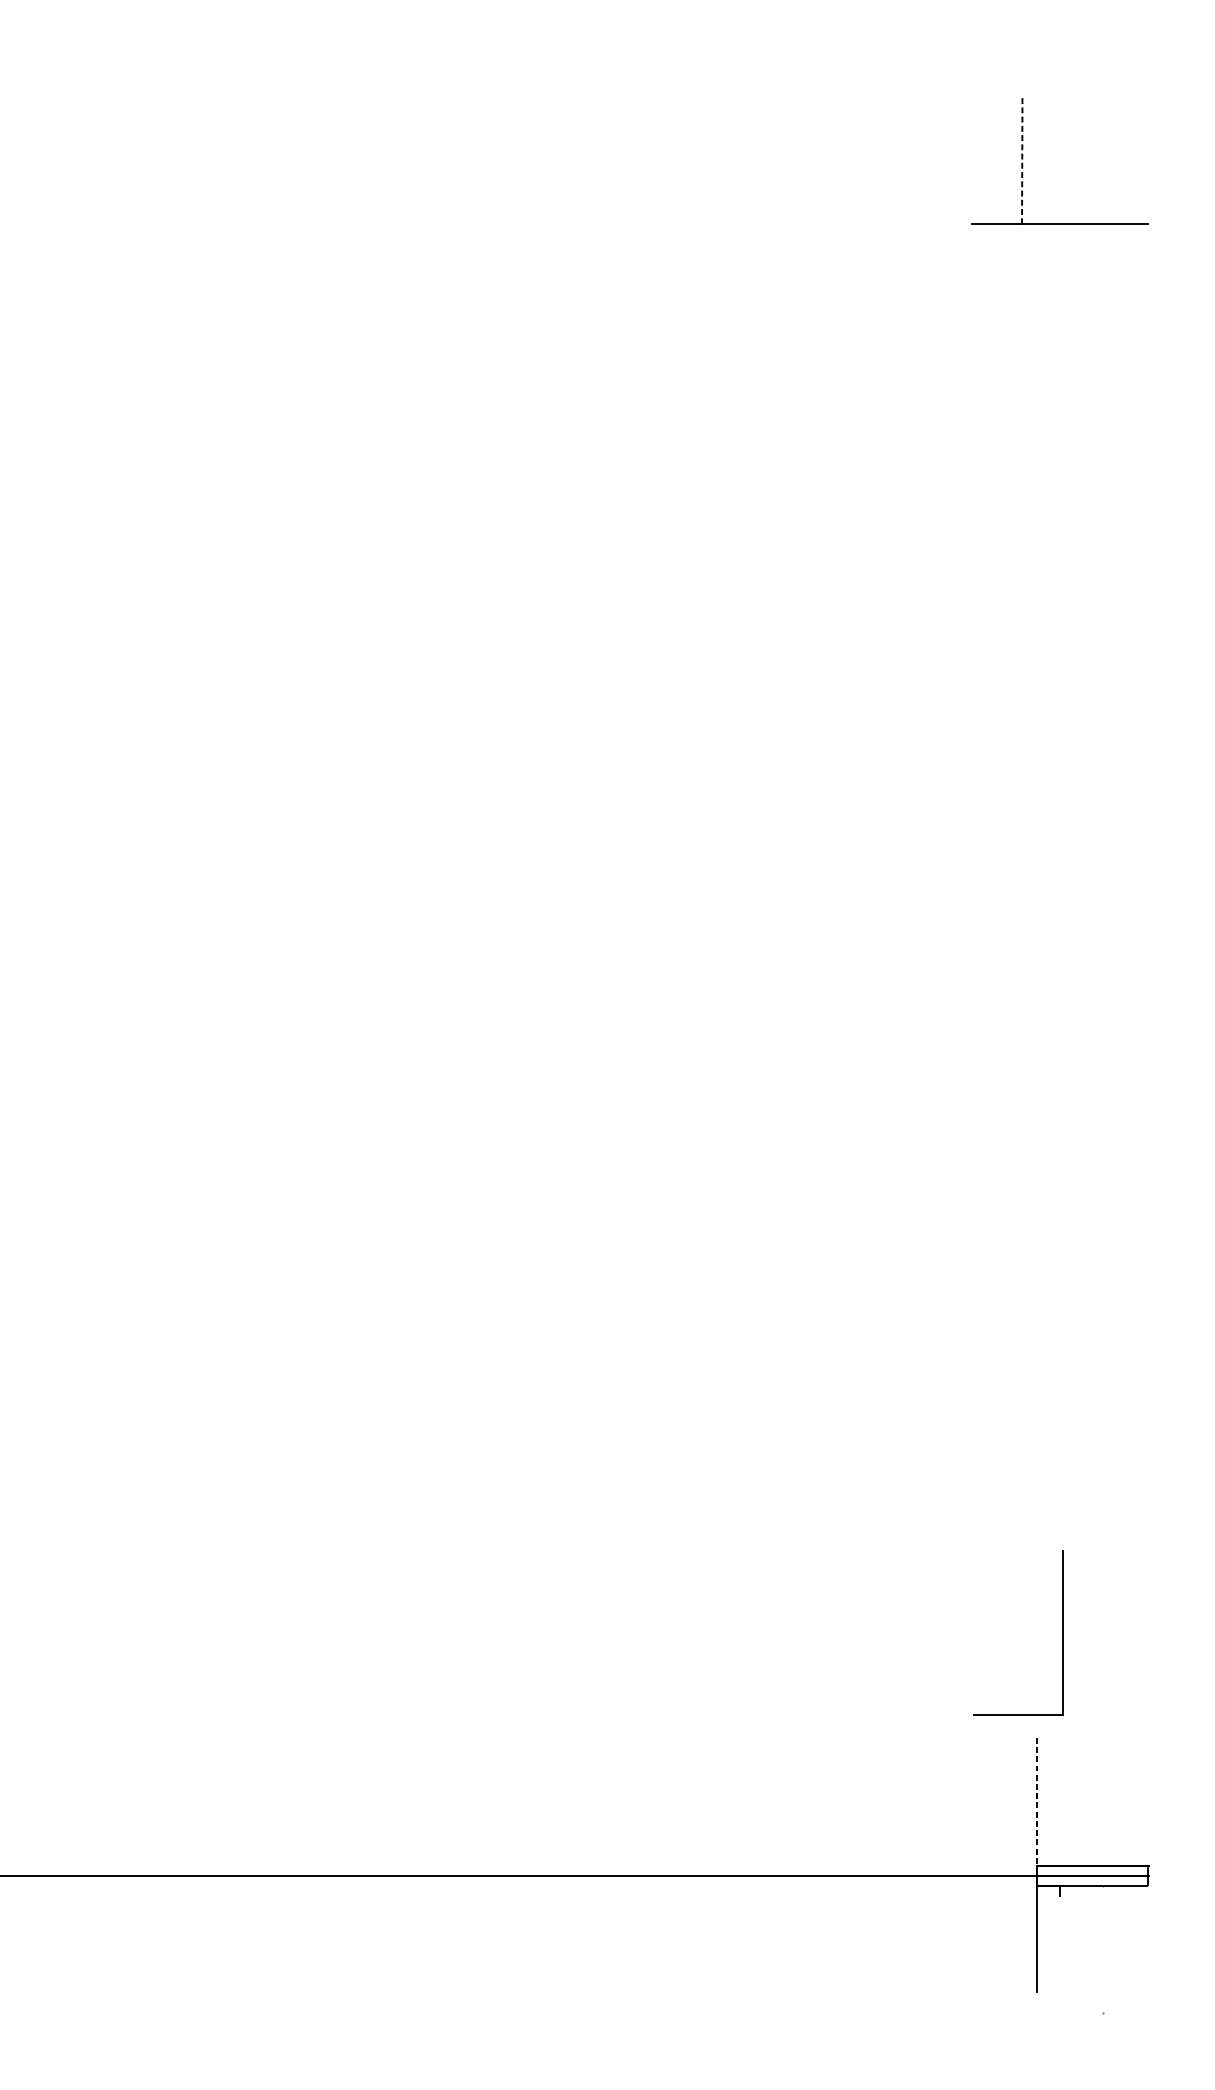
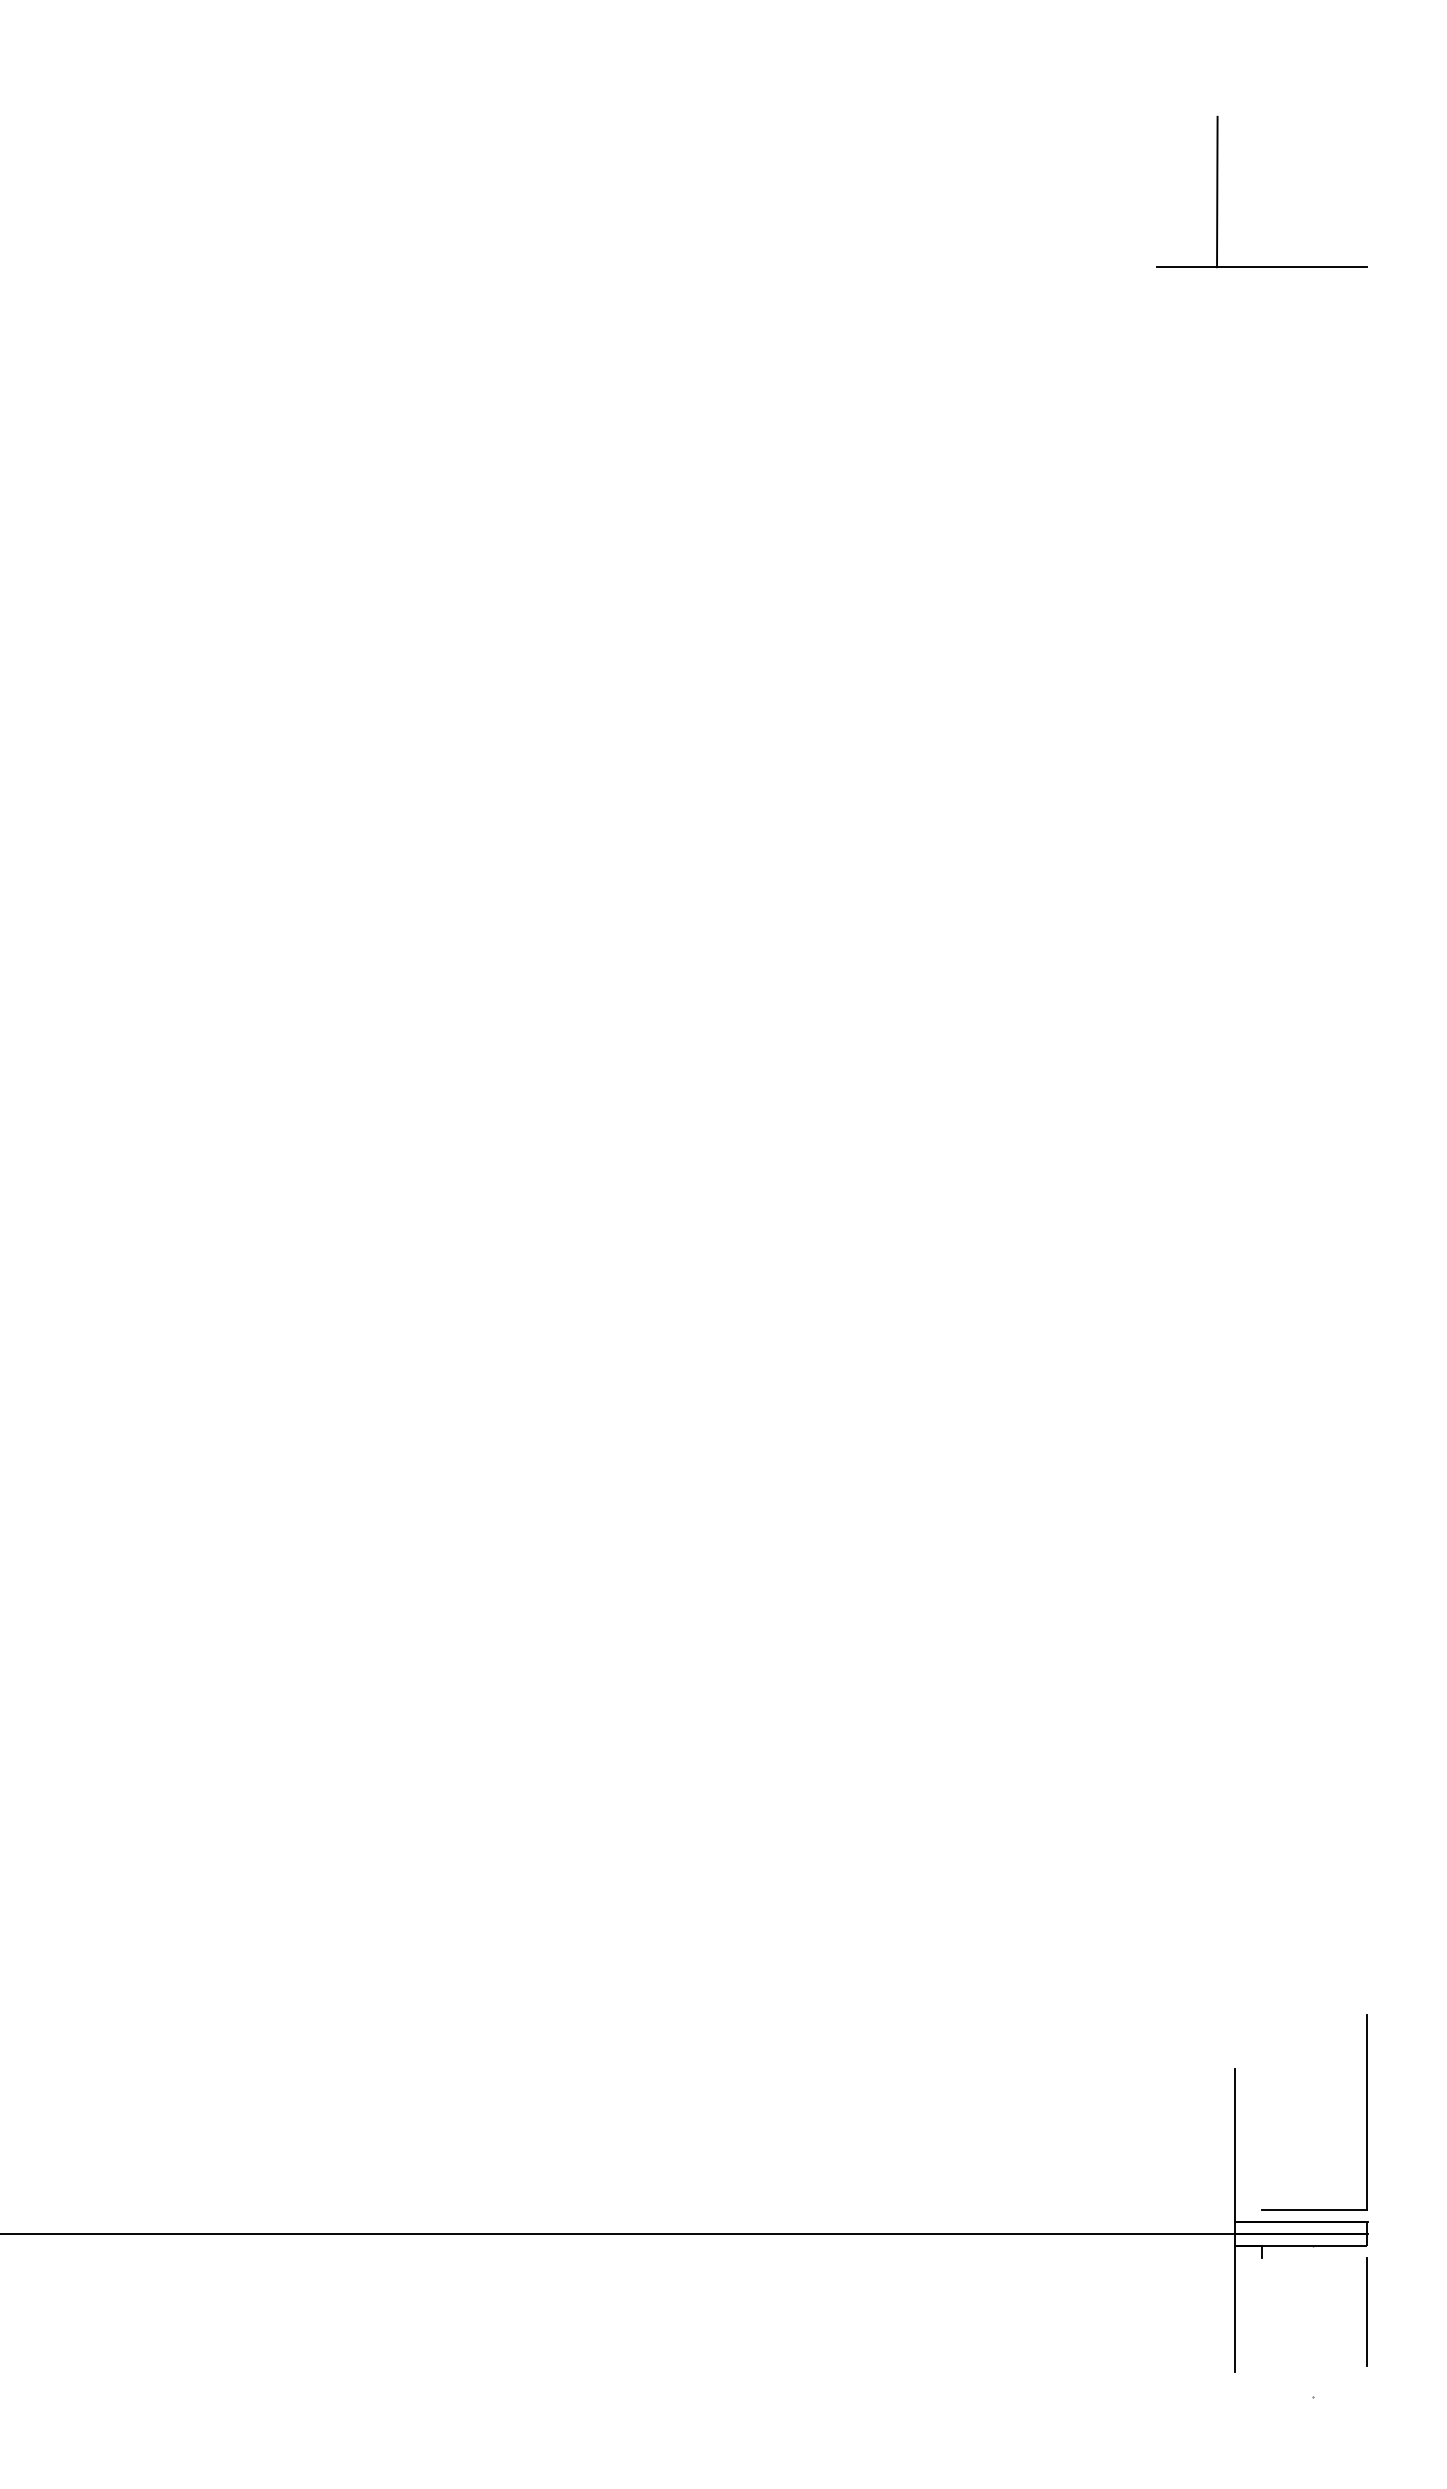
line: (1022, 160) -> (1217, 191), dashed -> solid
part: (1061, 1632) -> (1366, 2112), moved
line: (1037, 1802) -> (1235, 2146), dashed -> solid
line: (1148, 1941) -> (1367, 2311), added

